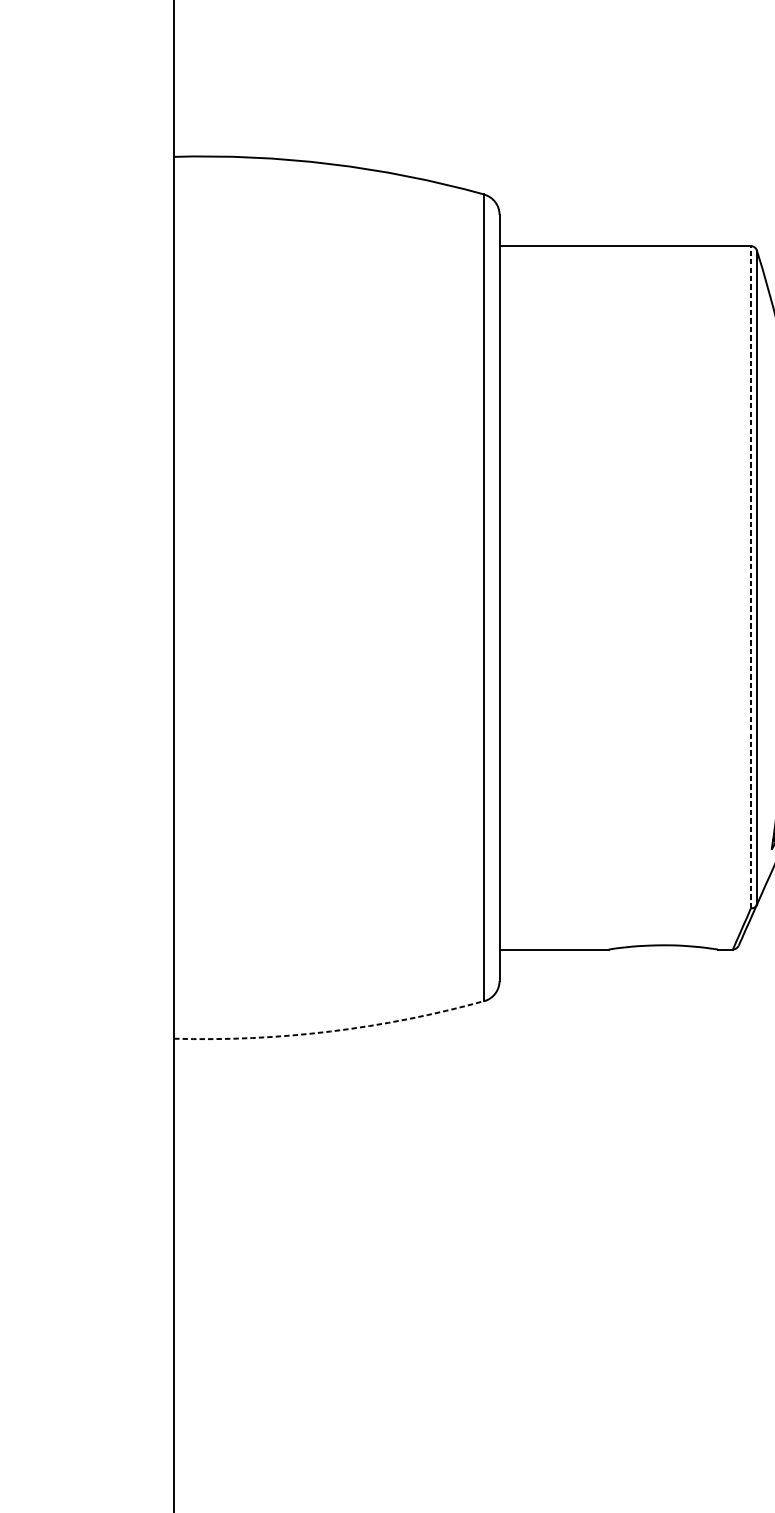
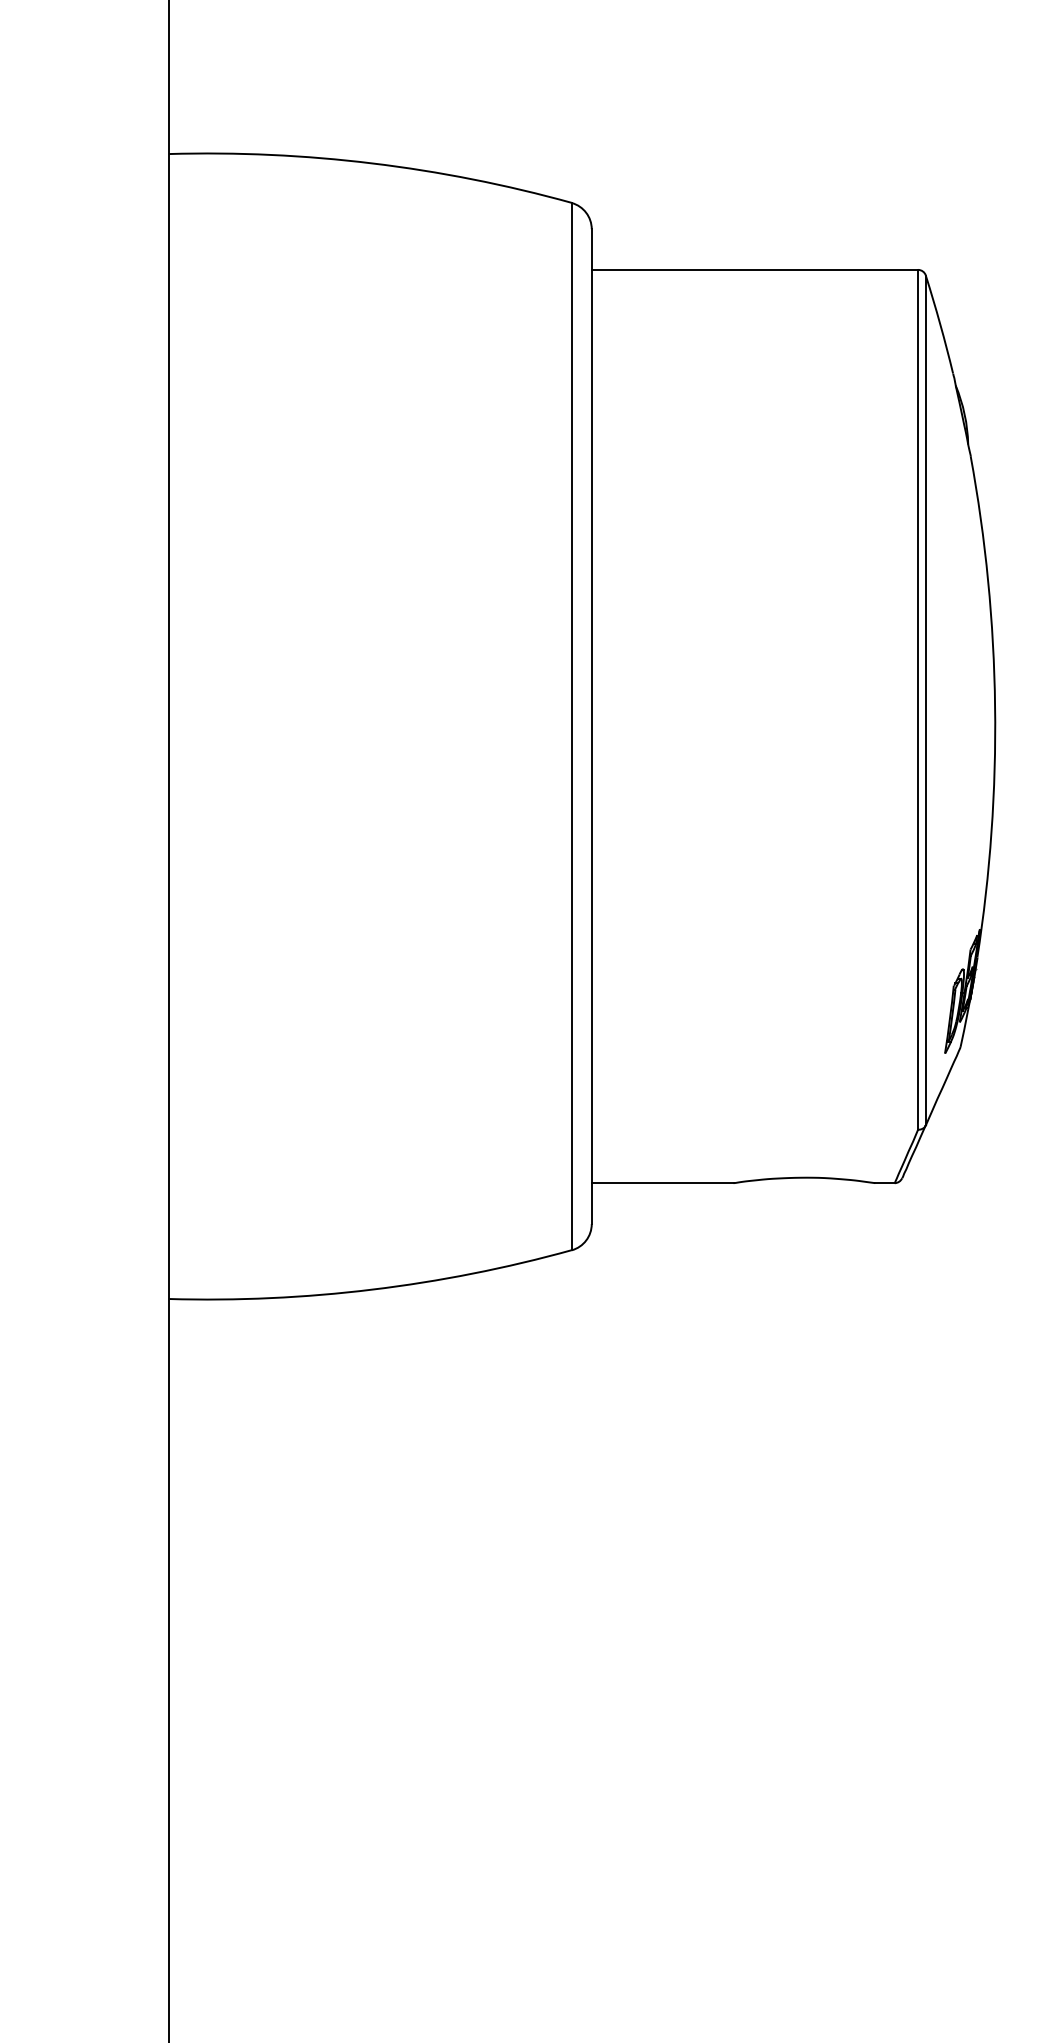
line: (751, 576) -> (918, 699), dashed -> solid
arc: (330, 1031) -> (372, 1289), dashed -> solid

